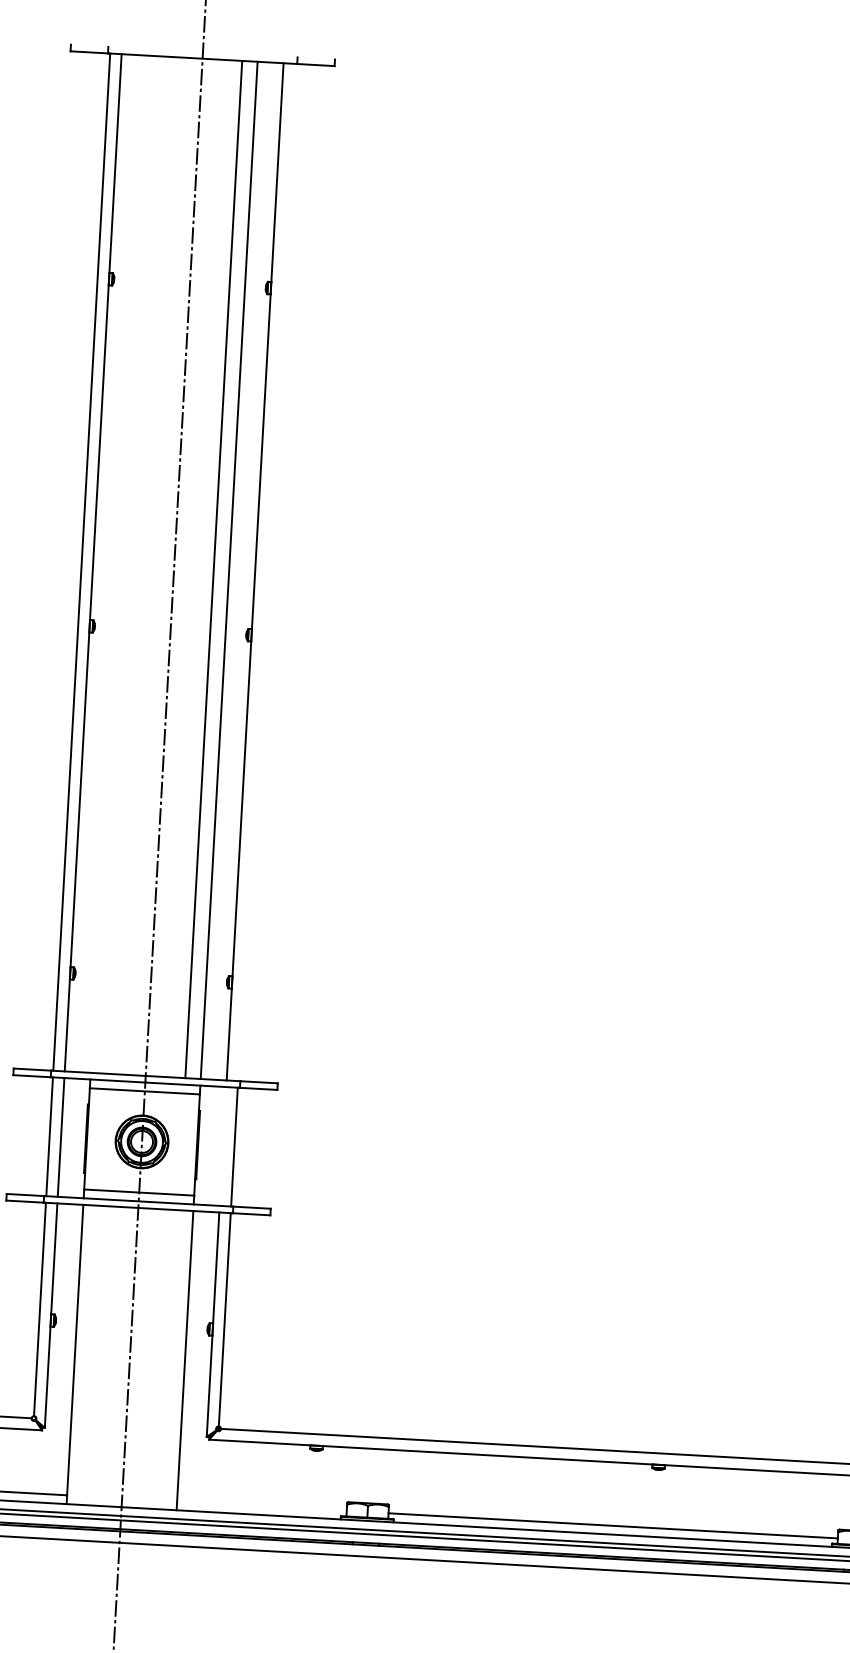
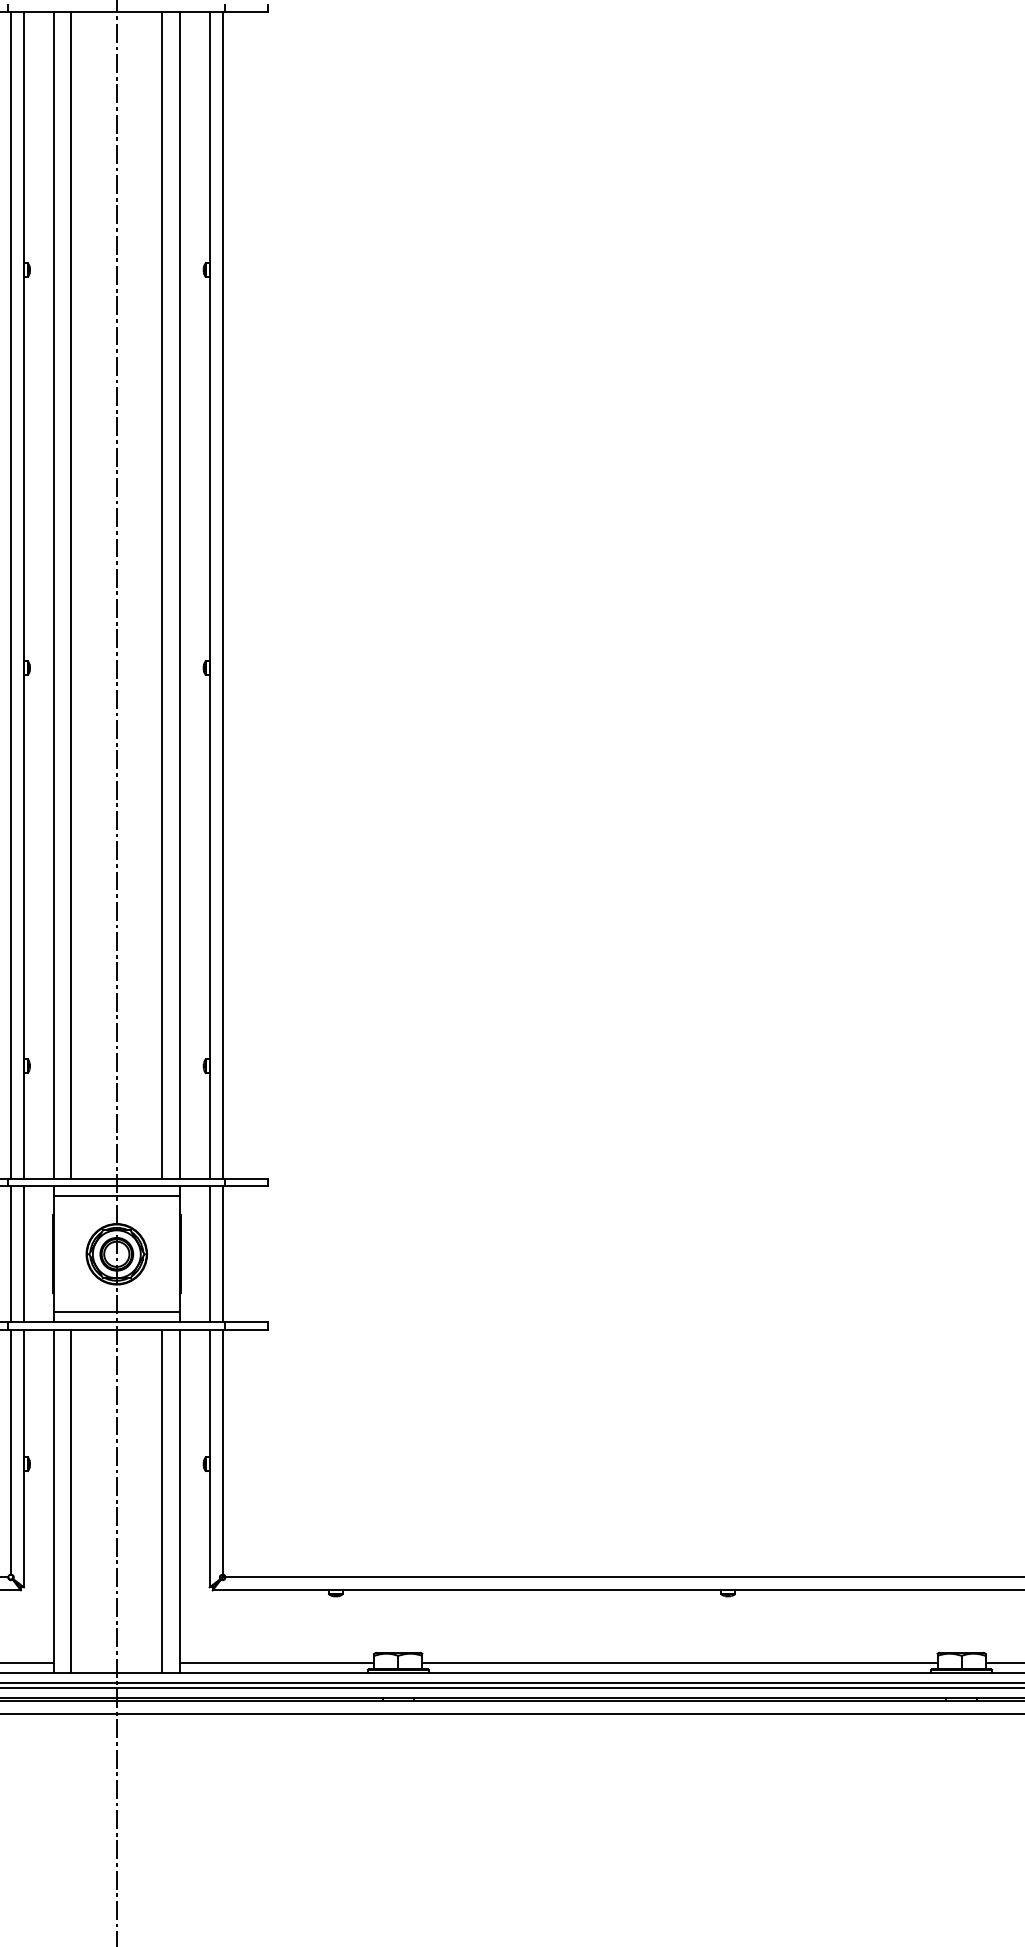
line: (118, 564) -> (53, 595), added
line: (134, 565) -> (71, 595), added
line: (266, 572) -> (222, 595), added
line: (222, 1146) -> (209, 1254), added
line: (90, 1355) -> (71, 1501), added
line: (169, 1359) -> (162, 1501), added
line: (261, 1506) -> (276, 1663), added

